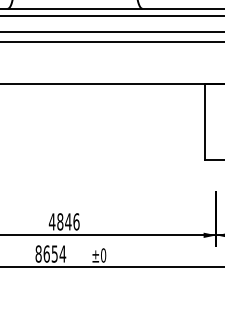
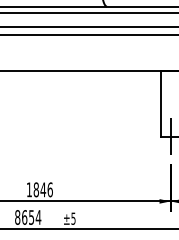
line: (216, 159) -> (170, 136), added
text: (51, 221) -> (28, 189), 4846 -> 1846
text: (103, 255) -> (73, 218), ±0 -> ±5

